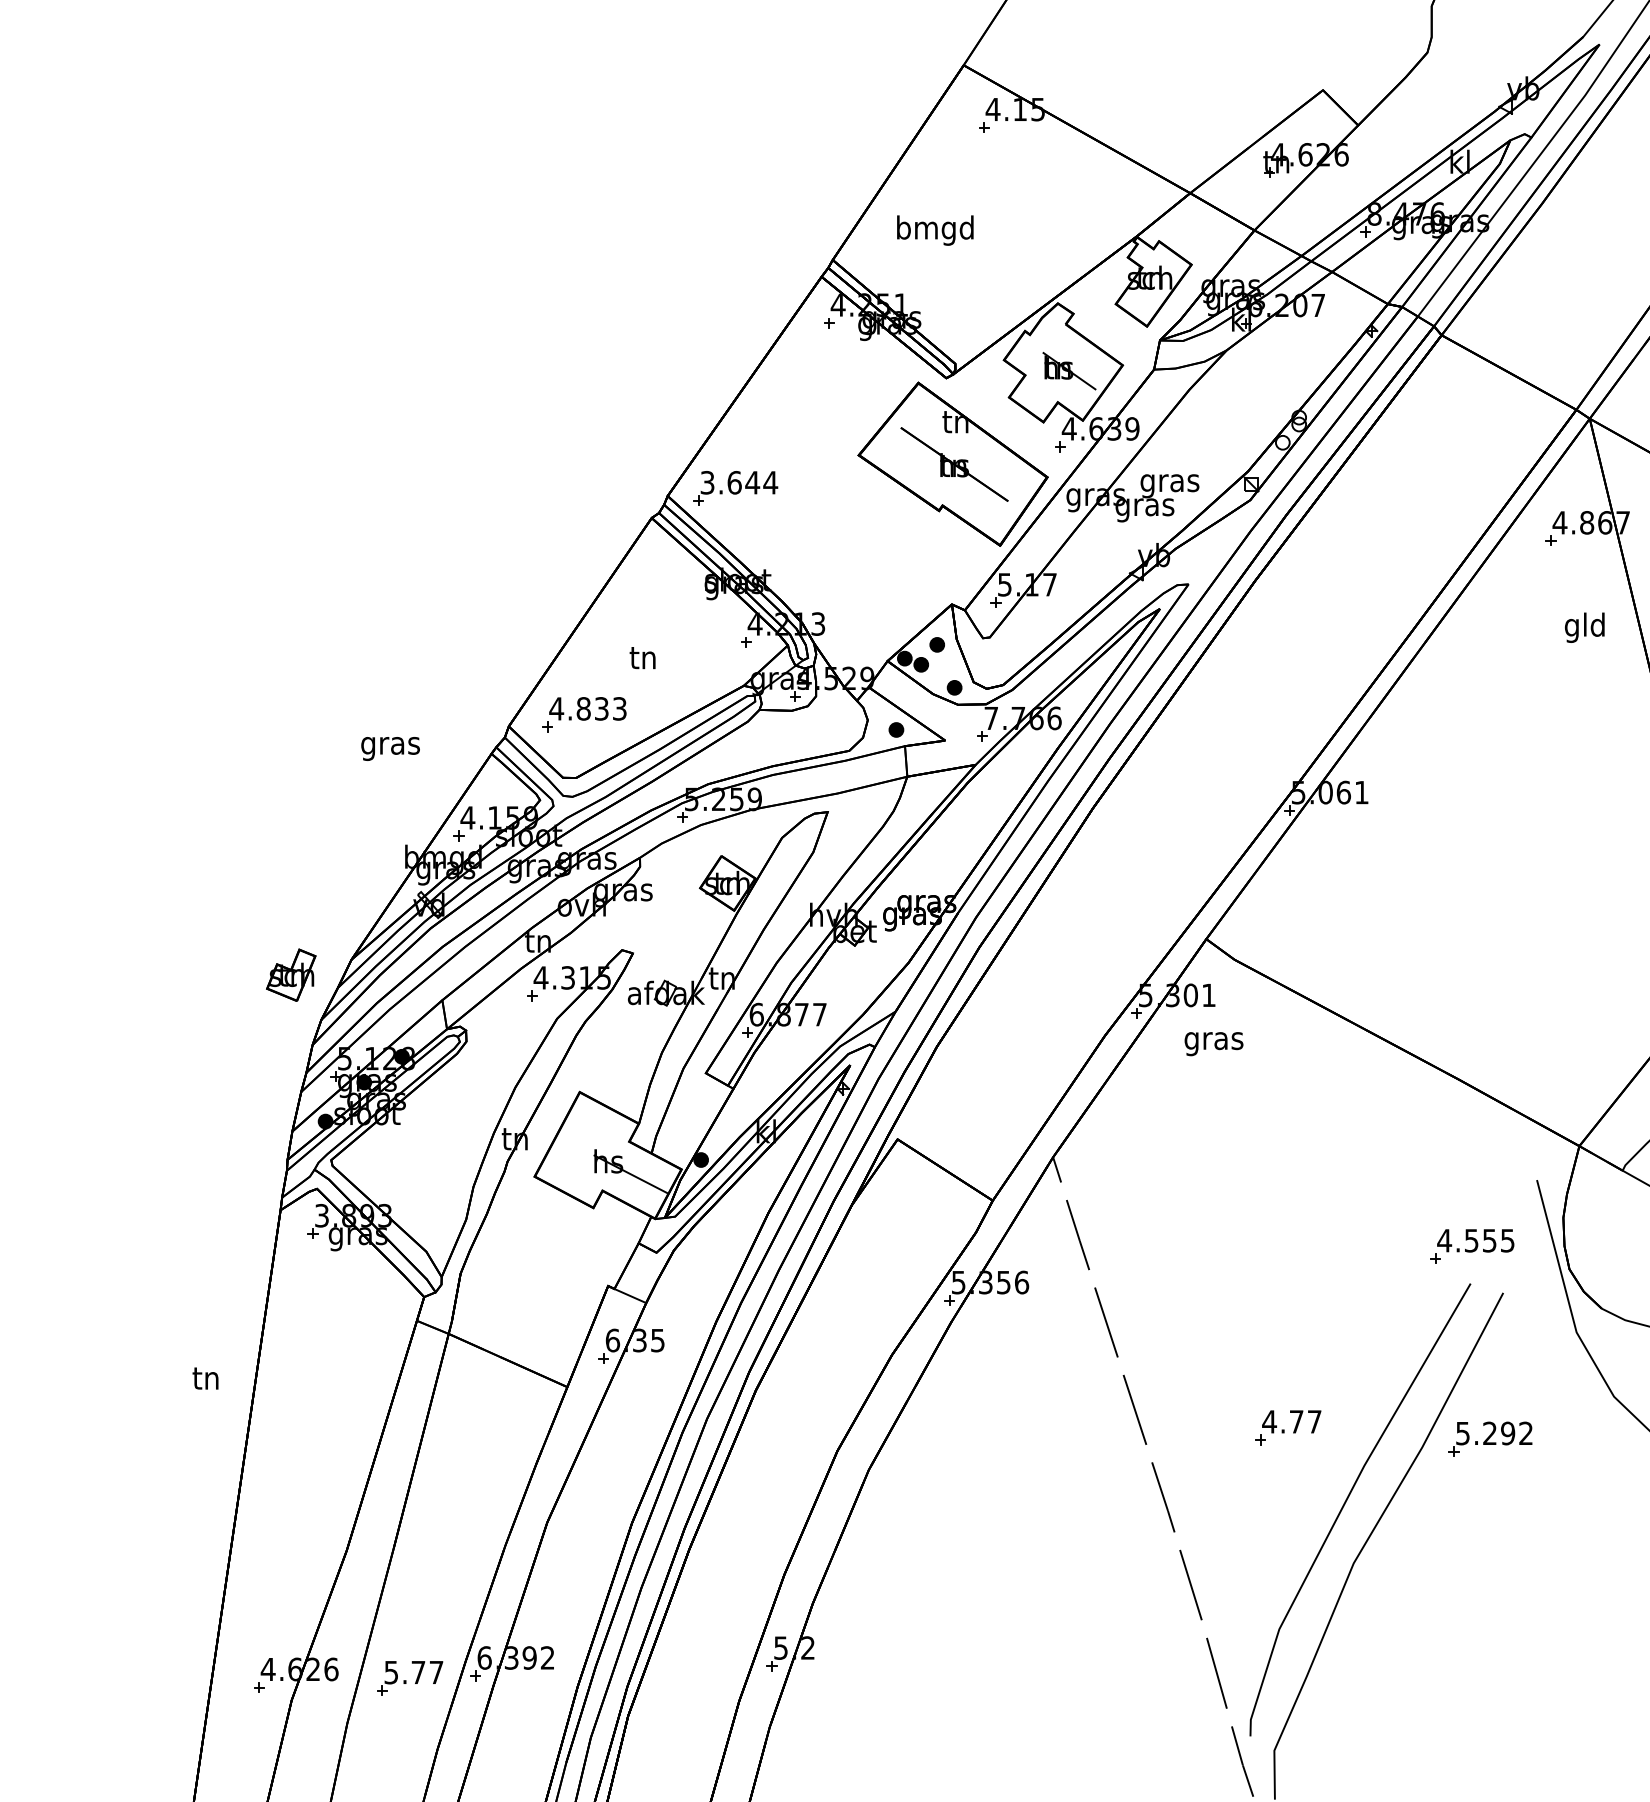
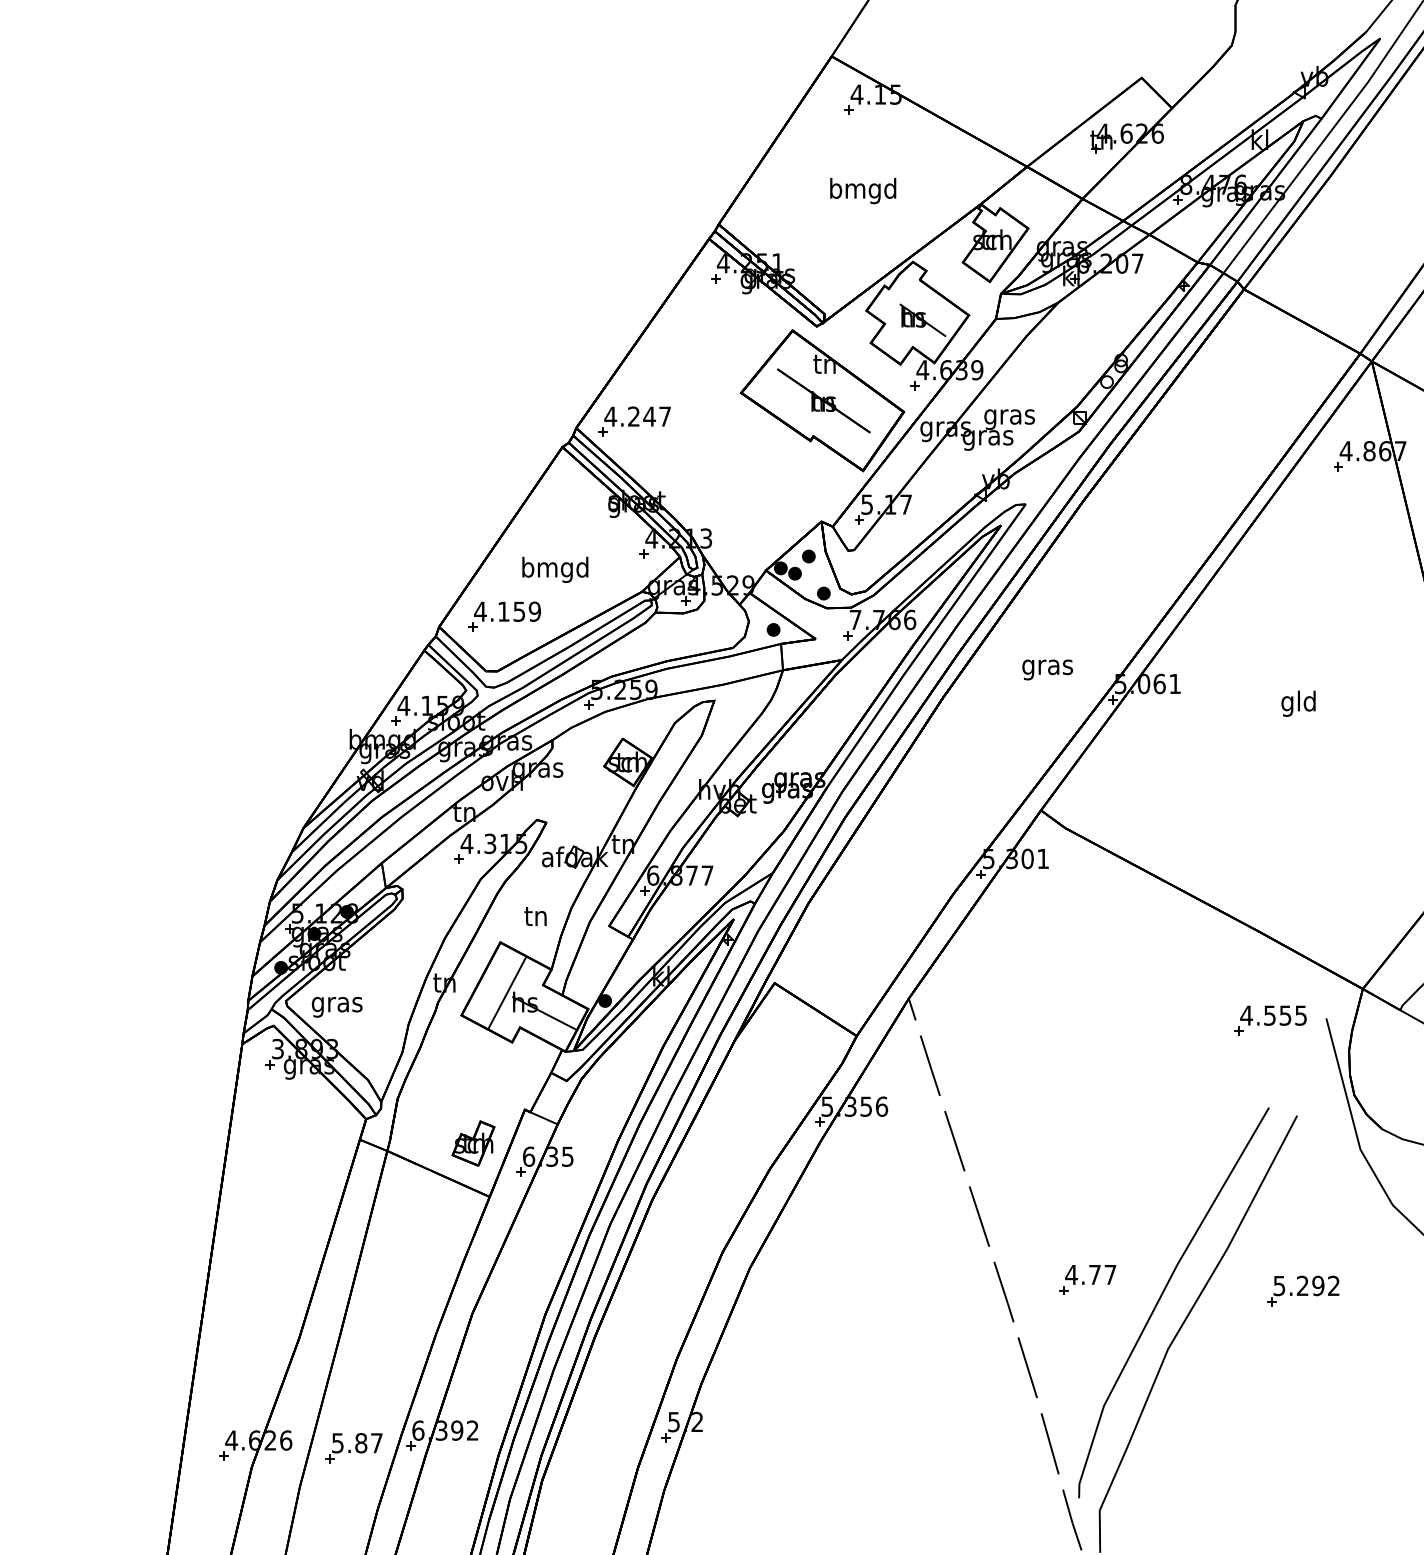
text: (935, 231) -> (863, 191), moved
text: (738, 482) -> (637, 416), 3.644 -> 4.247
text: (1584, 627) -> (1298, 703), moved
text: (643, 659) -> (555, 569), tn -> bmgd
text: (601, 708) -> (519, 611), 4.833 -> 4.159
text: (389, 749) -> (336, 1007), moved
part: (291, 975) -> (473, 1143), moved
text: (1213, 1043) -> (1047, 669), moved
line: (586, 1151) -> (506, 993), added
part: (1472, 1246) -> (1270, 1020), moved
text: (205, 1378) -> (535, 916), moved
part: (1288, 1427) -> (1087, 1279), moved
part: (1490, 1438) -> (1303, 1290), moved
text: (418, 1672) -> (361, 1443), 5.77 -> 5.87

